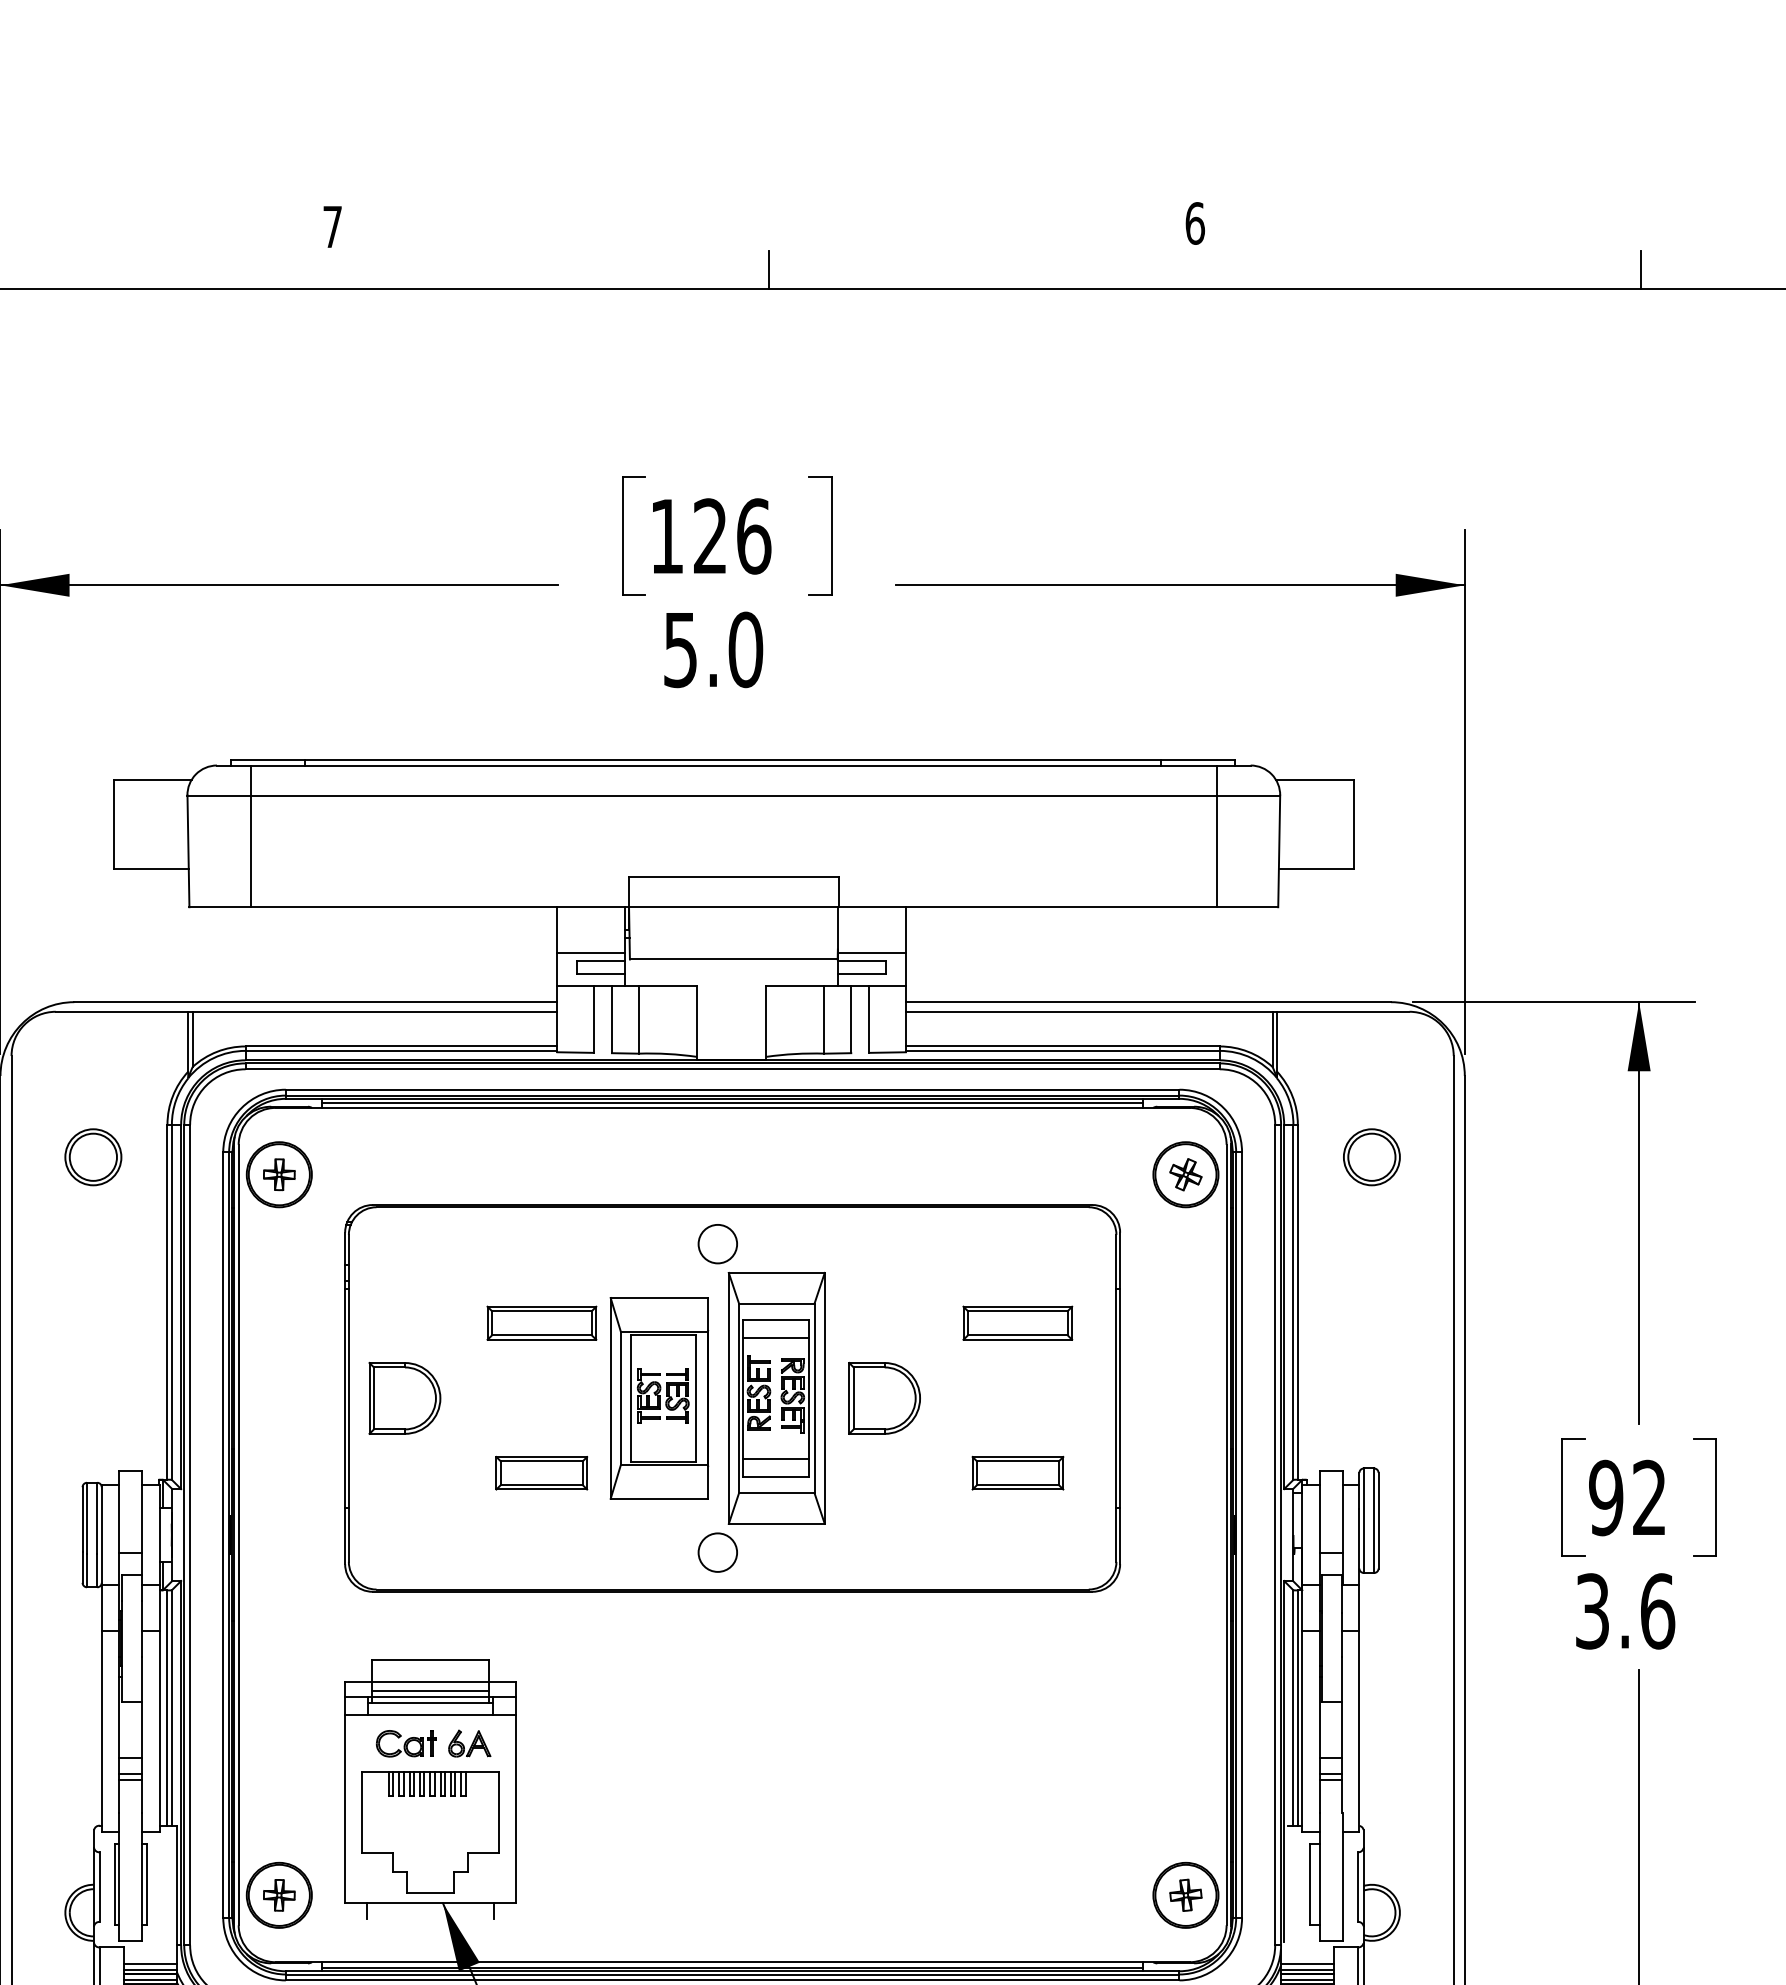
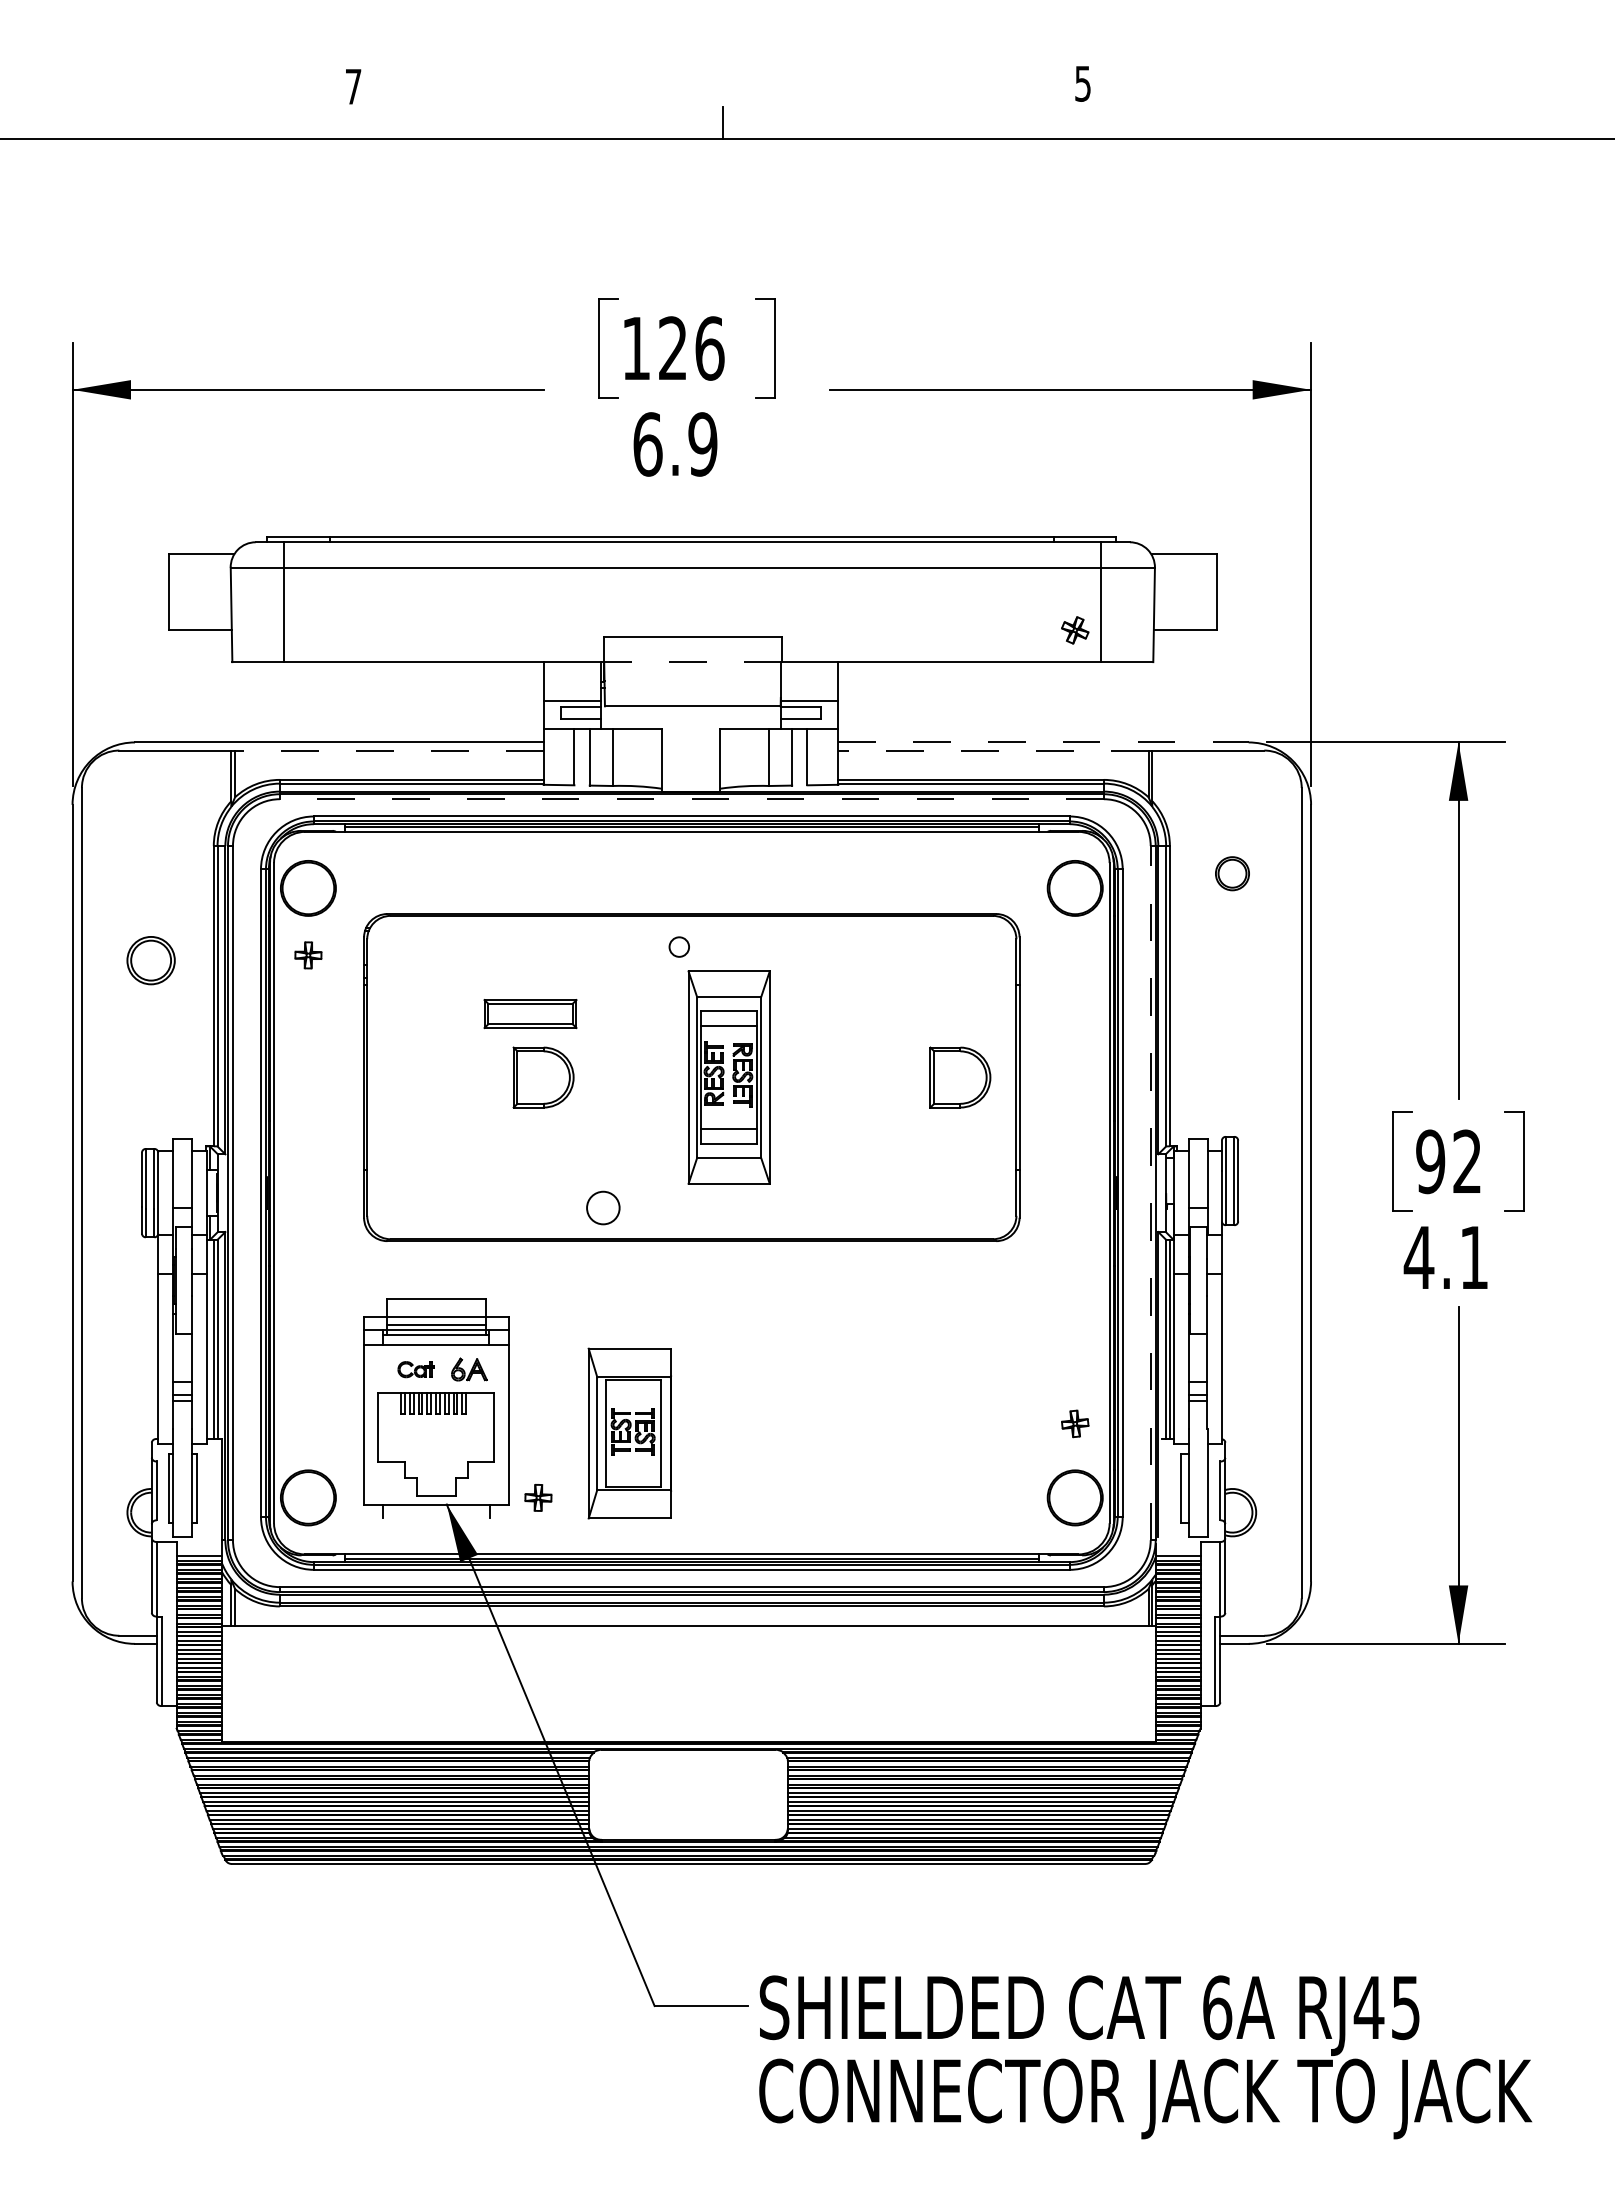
text: (1195, 223) -> (1083, 83), 6 -> 5
line: (1640, 270) -> (1459, 123), removed
text: (713, 649) -> (675, 444), 5.0 -> 6.9
line: (733, 907) -> (692, 662), solid -> dashed
line: (1148, 1002) -> (1043, 742), solid -> dashed
line: (374, 1011) -> (388, 750), solid -> dashed
line: (1088, 1011) -> (992, 750), solid -> dashed
line: (732, 1069) -> (691, 799), solid -> dashed
part: (92, 1157) -> (150, 960), moved
part: (1371, 1157) -> (1232, 873), size x0.7
part: (279, 1174) -> (308, 955), moved
part: (1186, 1174) -> (1075, 630), moved
circle: (718, 1243) -> (679, 946), size x0.6
part: (1017, 1322) -> (932, 1013), removed
part: (404, 1398) -> (543, 1077), moved
part: (658, 1398) -> (629, 1433), moved
part: (884, 1398) -> (960, 1077), moved
part: (541, 1472) -> (530, 1140), removed
part: (1017, 1472) -> (932, 1140), removed
line: (1274, 1534) -> (1150, 1192), solid -> dashed
circle: (718, 1552) -> (603, 1207), moved
text: (1624, 1611) -> (1446, 1257), 3.6 -> 4.1
part: (405, 1743) -> (415, 1369), size x0.7
part: (279, 1894) -> (538, 1497), moved
part: (1186, 1894) -> (1075, 1423), moved

